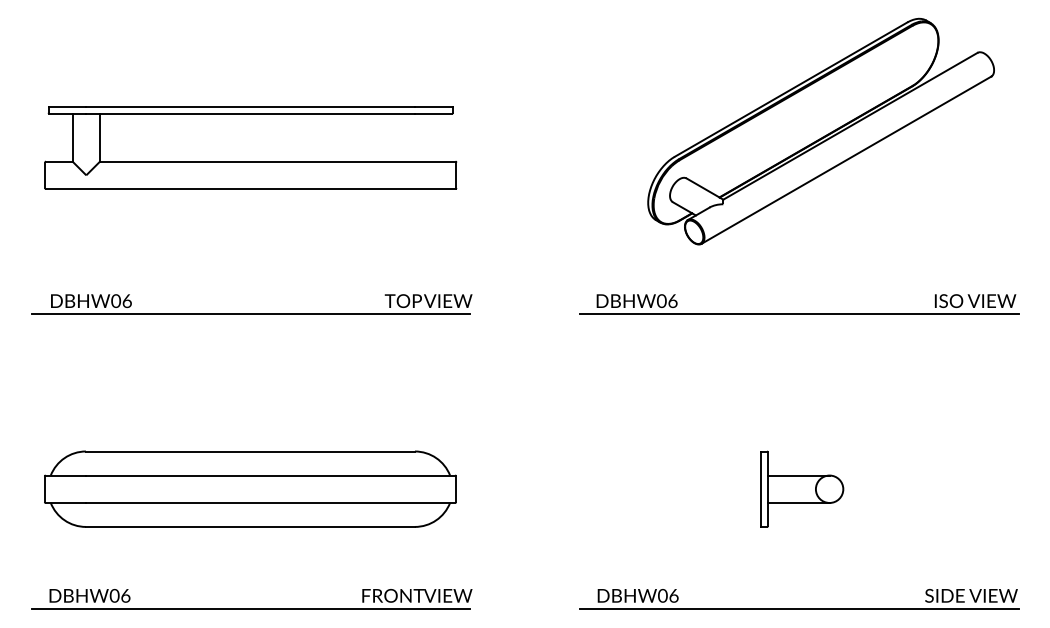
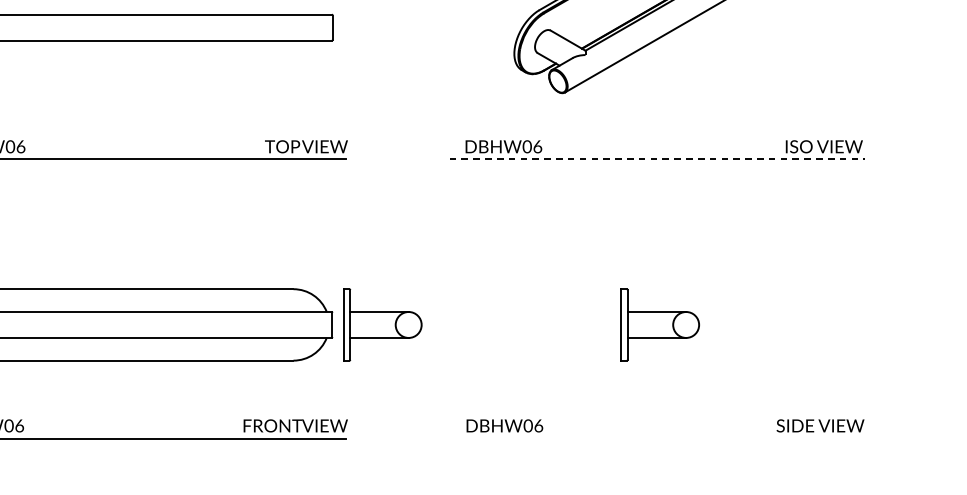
line: (799, 314) -> (657, 159), solid -> dashed
part: (509, 488) -> (383, 324), added
line: (798, 609) -> (656, 438), removed

